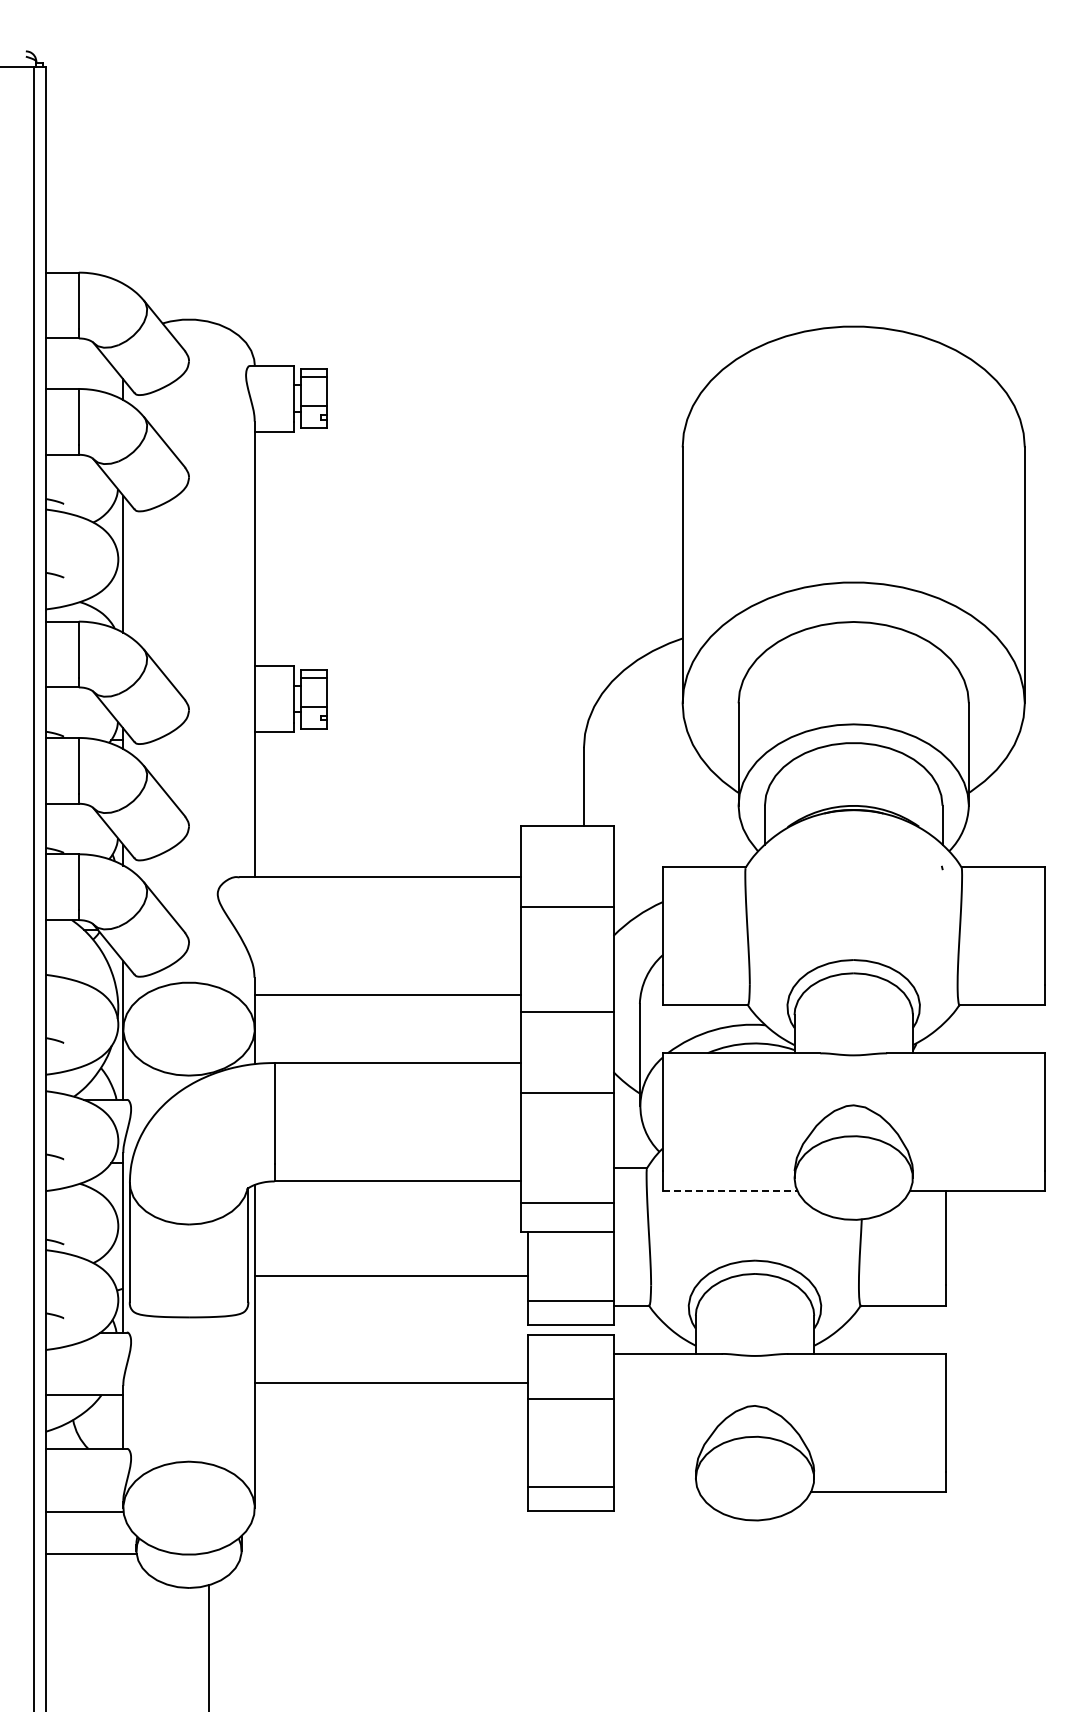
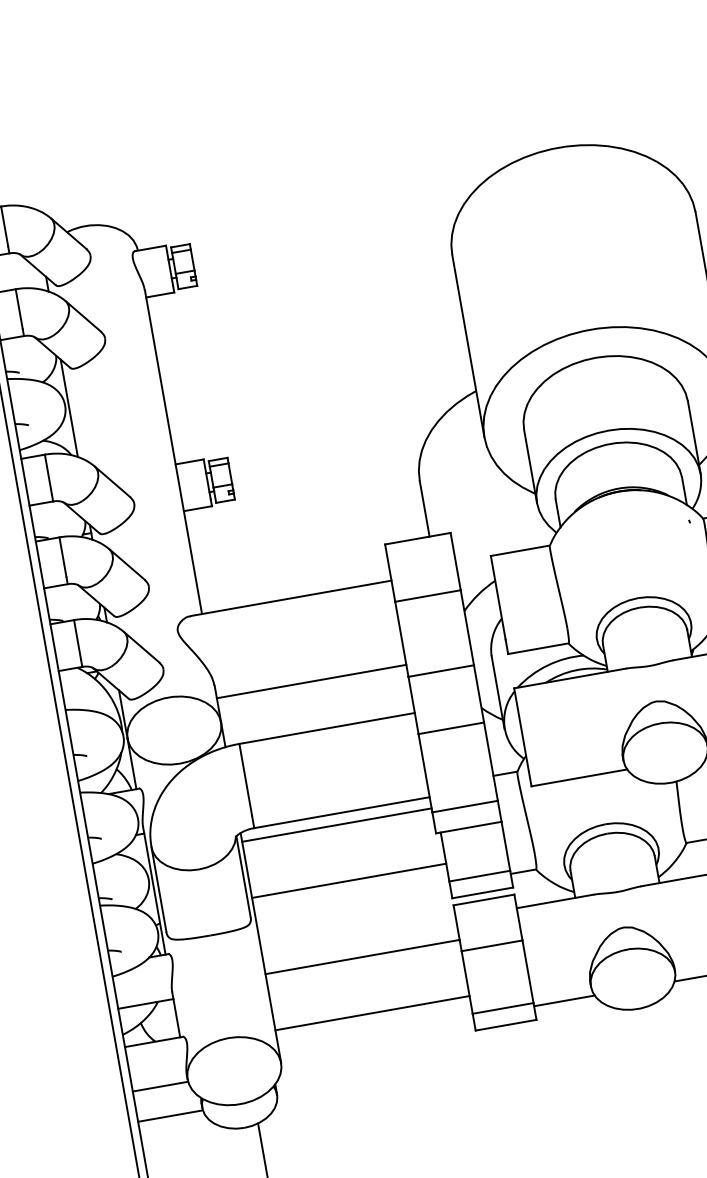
line: (730, 1191) -> (579, 778), dashed -> solid
line: (387, 1197) -> (336, 825), added
line: (391, 1462) -> (372, 1013), added
line: (655, 1491) -> (563, 1000), added

